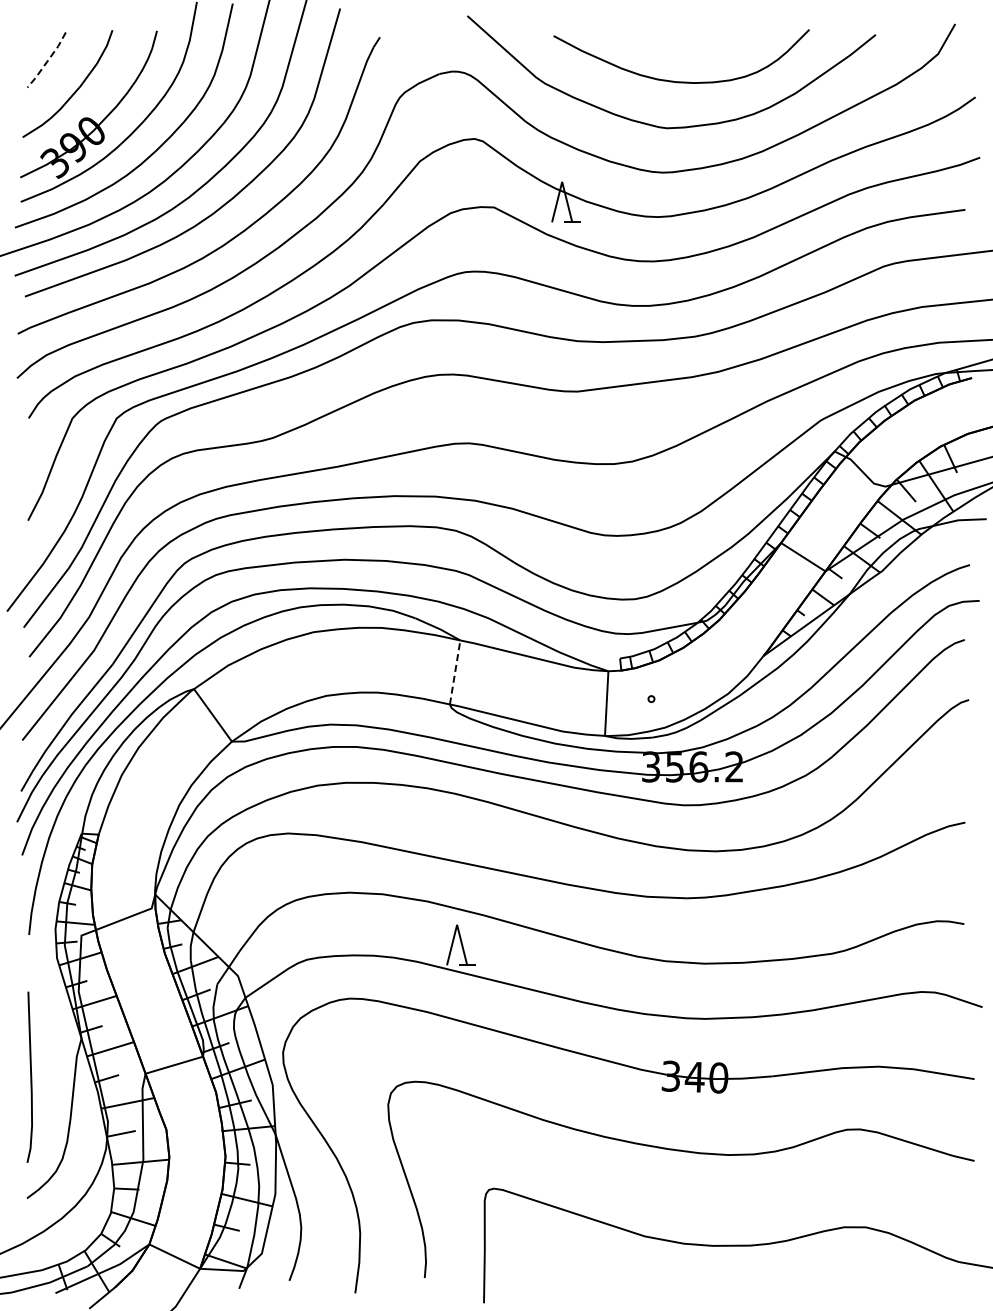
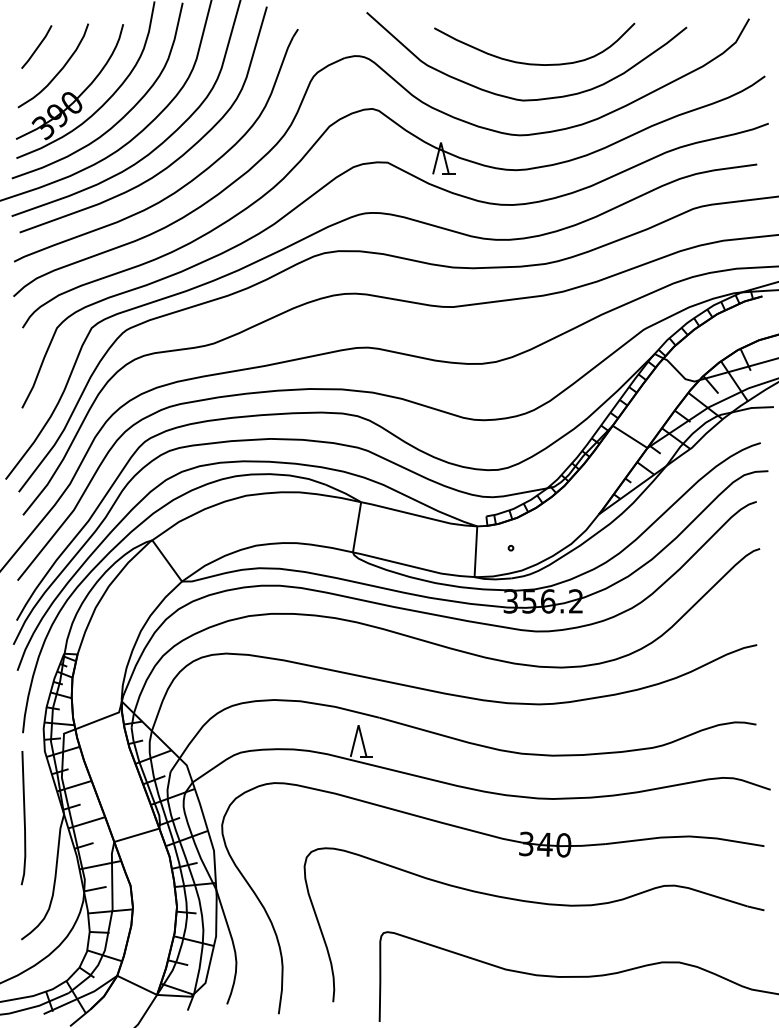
line: (47, 61) -> (37, 48), dashed -> solid
line: (455, 671) -> (357, 526), dashed -> solid
line: (30, 1076) -> (24, 817), moved

